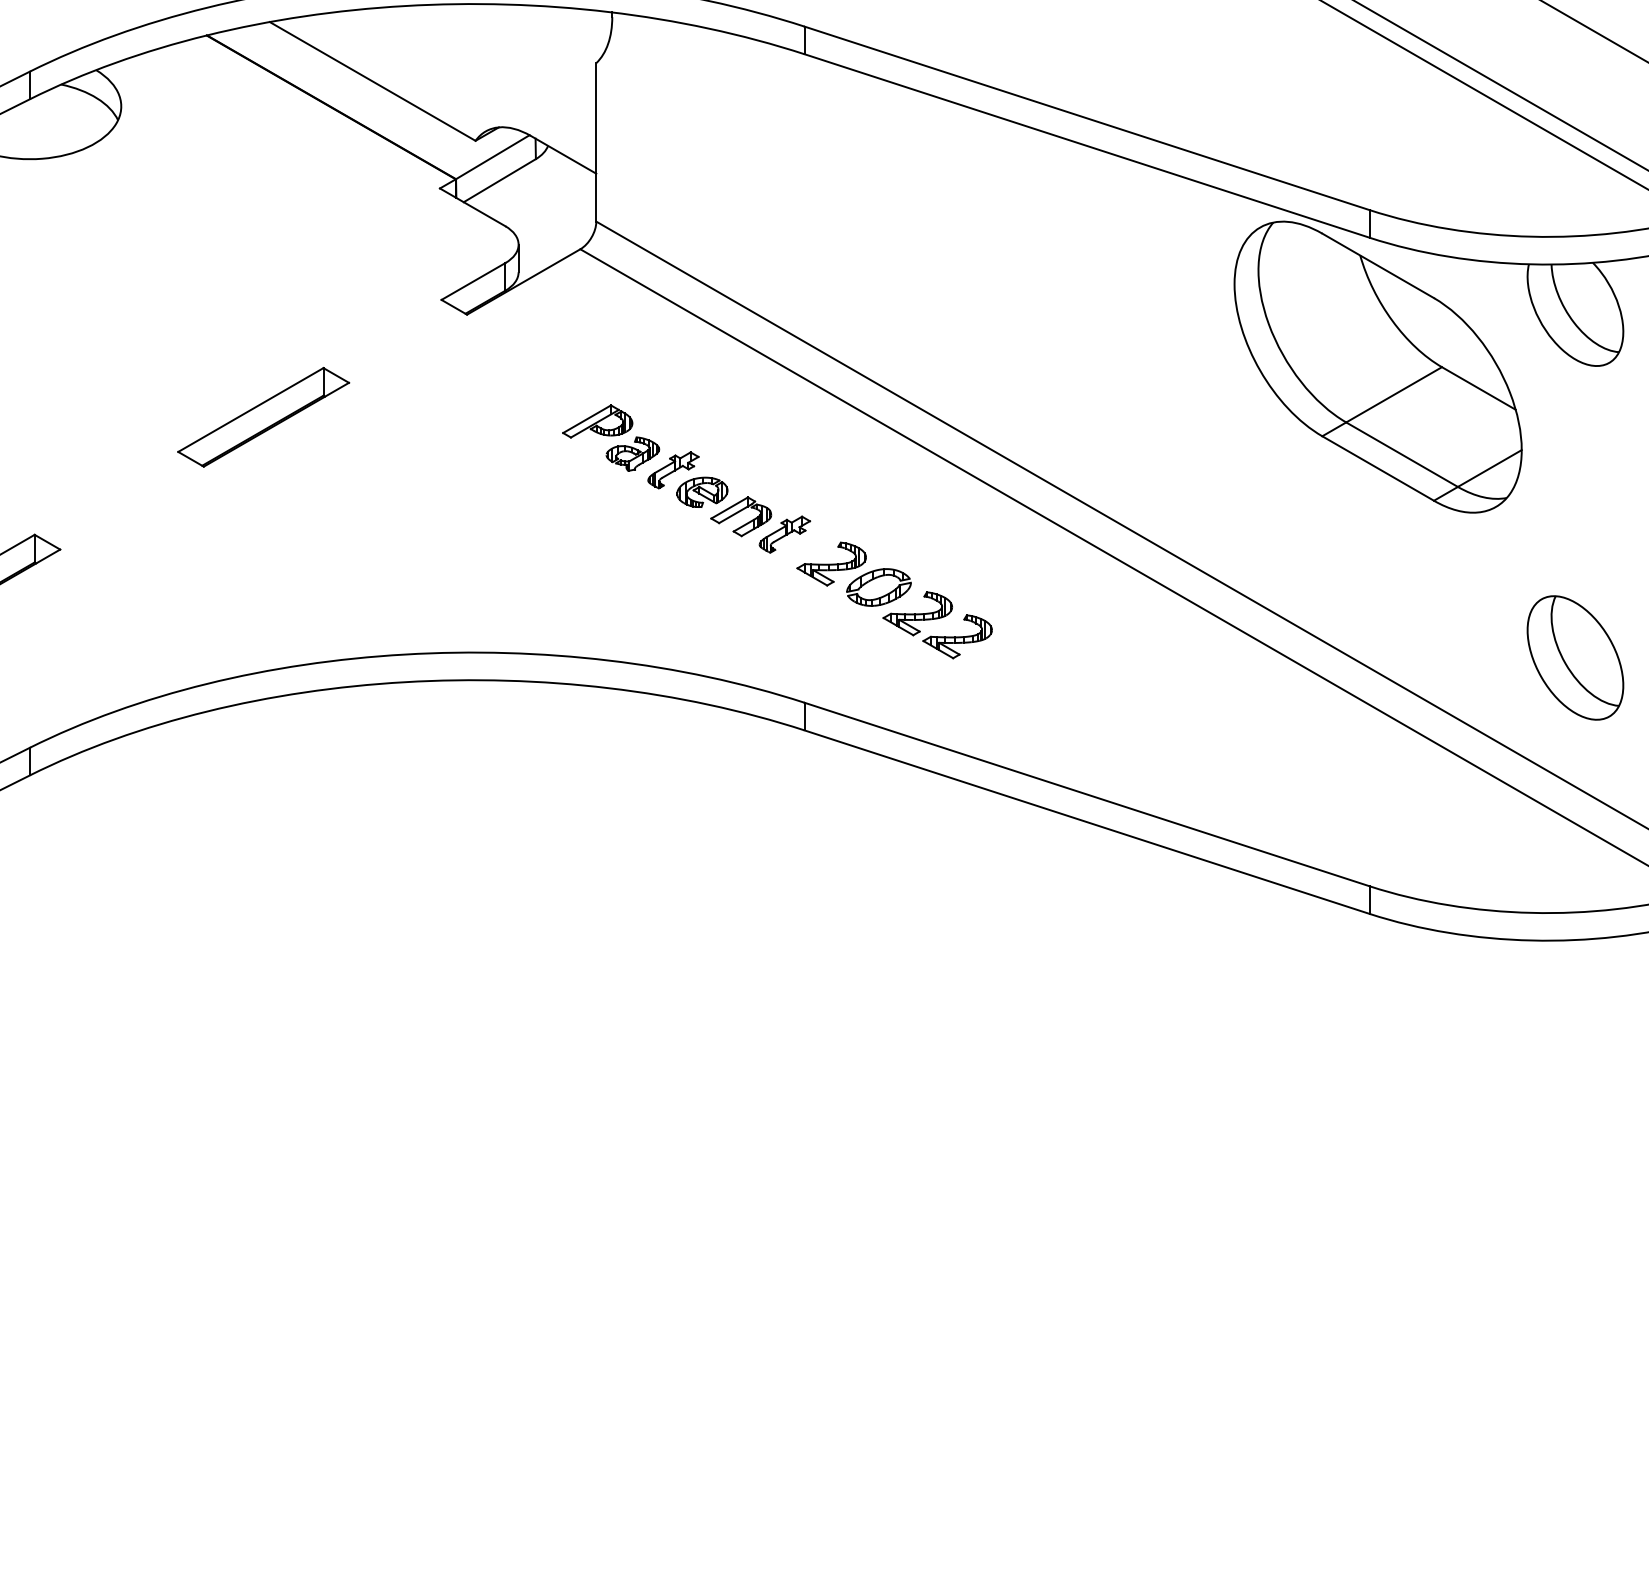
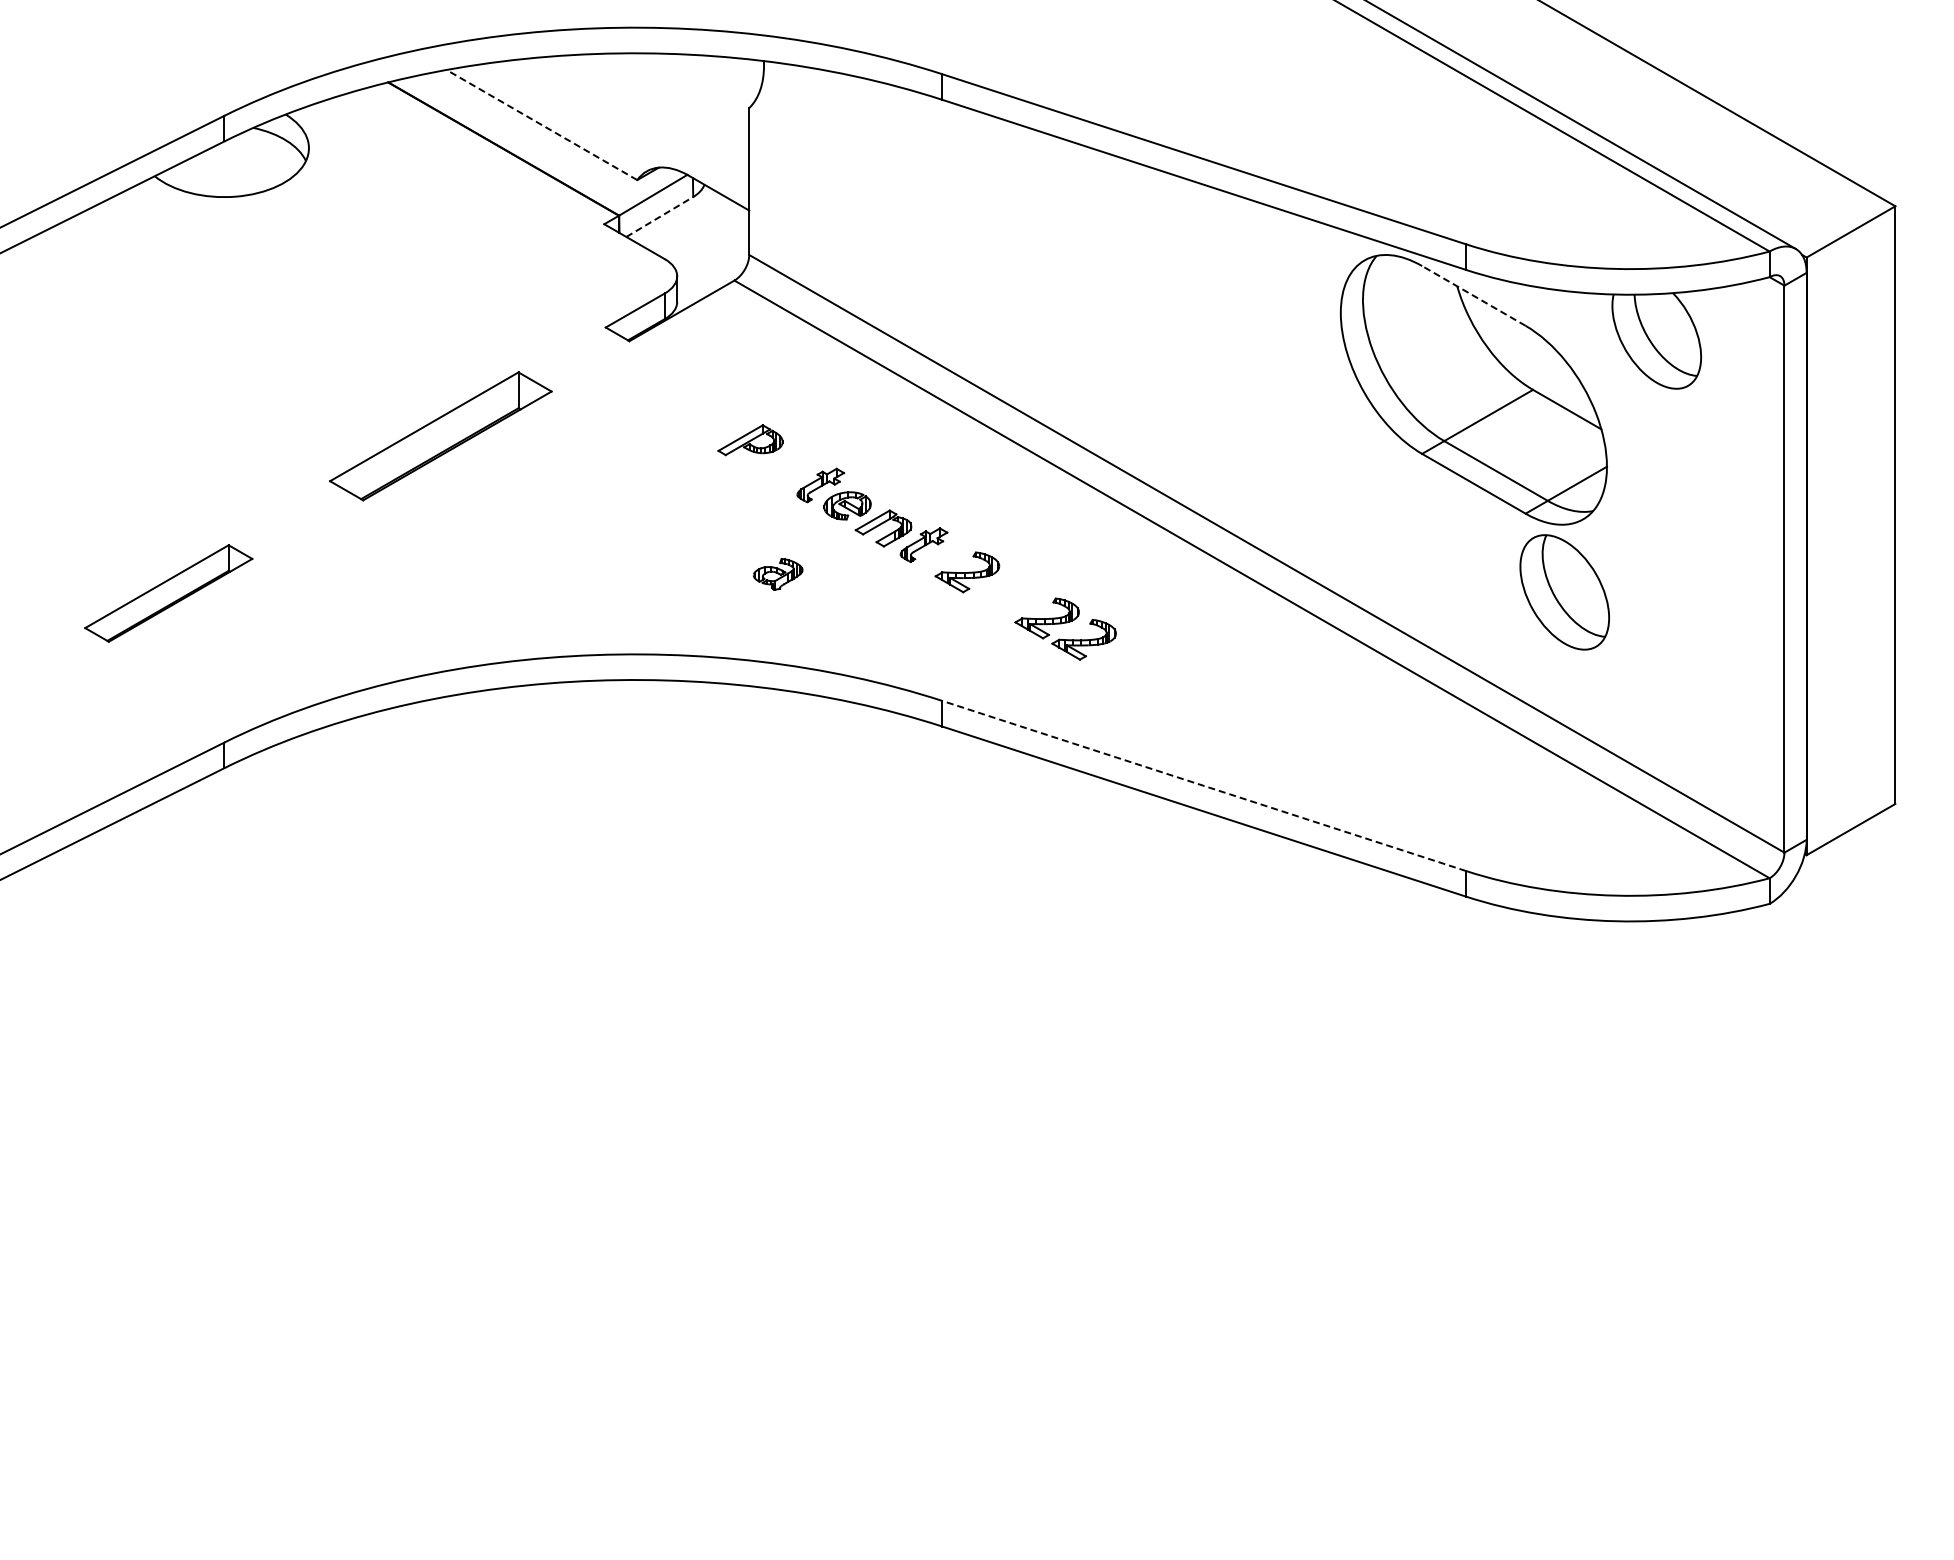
line: (372, 80) -> (541, 124), solid -> dashed
line: (499, 181) -> (659, 217), solid -> dashed
line: (1377, 265) -> (1473, 295), solid -> dashed
part: (263, 417) -> (440, 436), size x1.4
part: (632, 454) -> (777, 574), moved
part: (878, 586) -> (1010, 593), removed
part: (1575, 658) -> (1564, 592), moved
line: (1086, 794) -> (1203, 785), solid -> dashed

